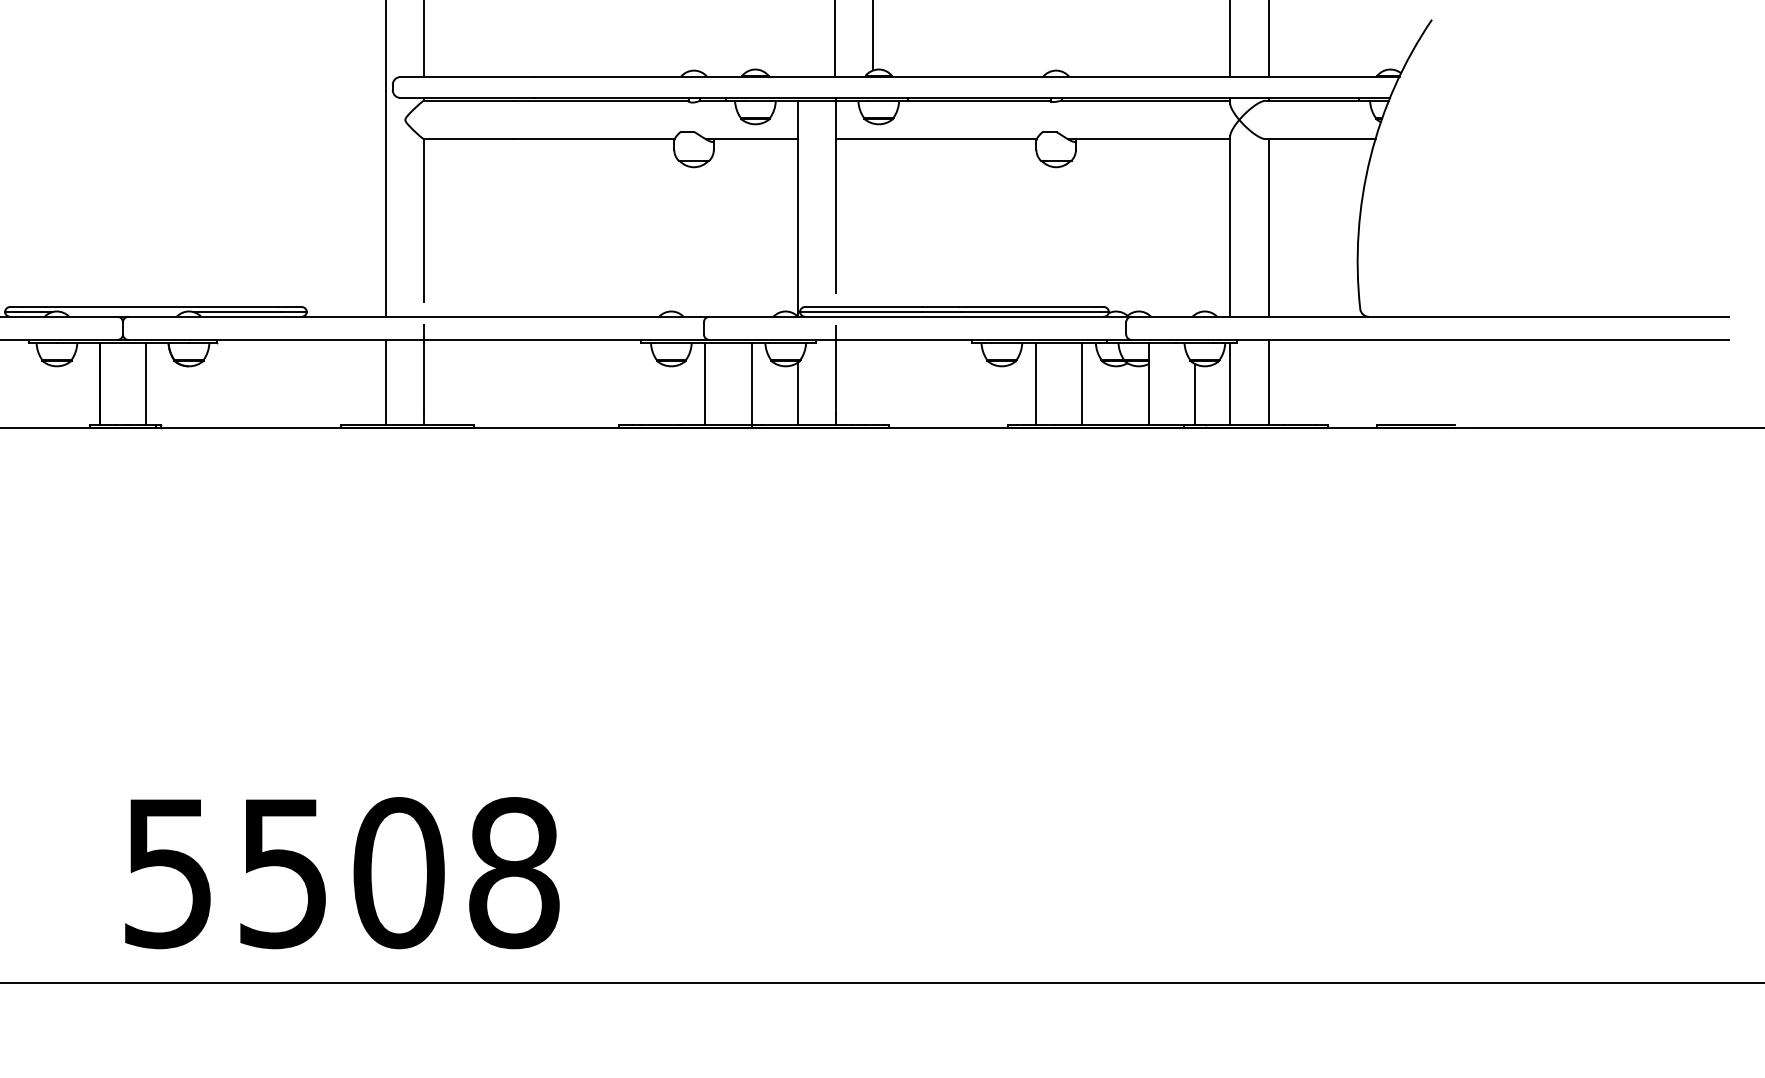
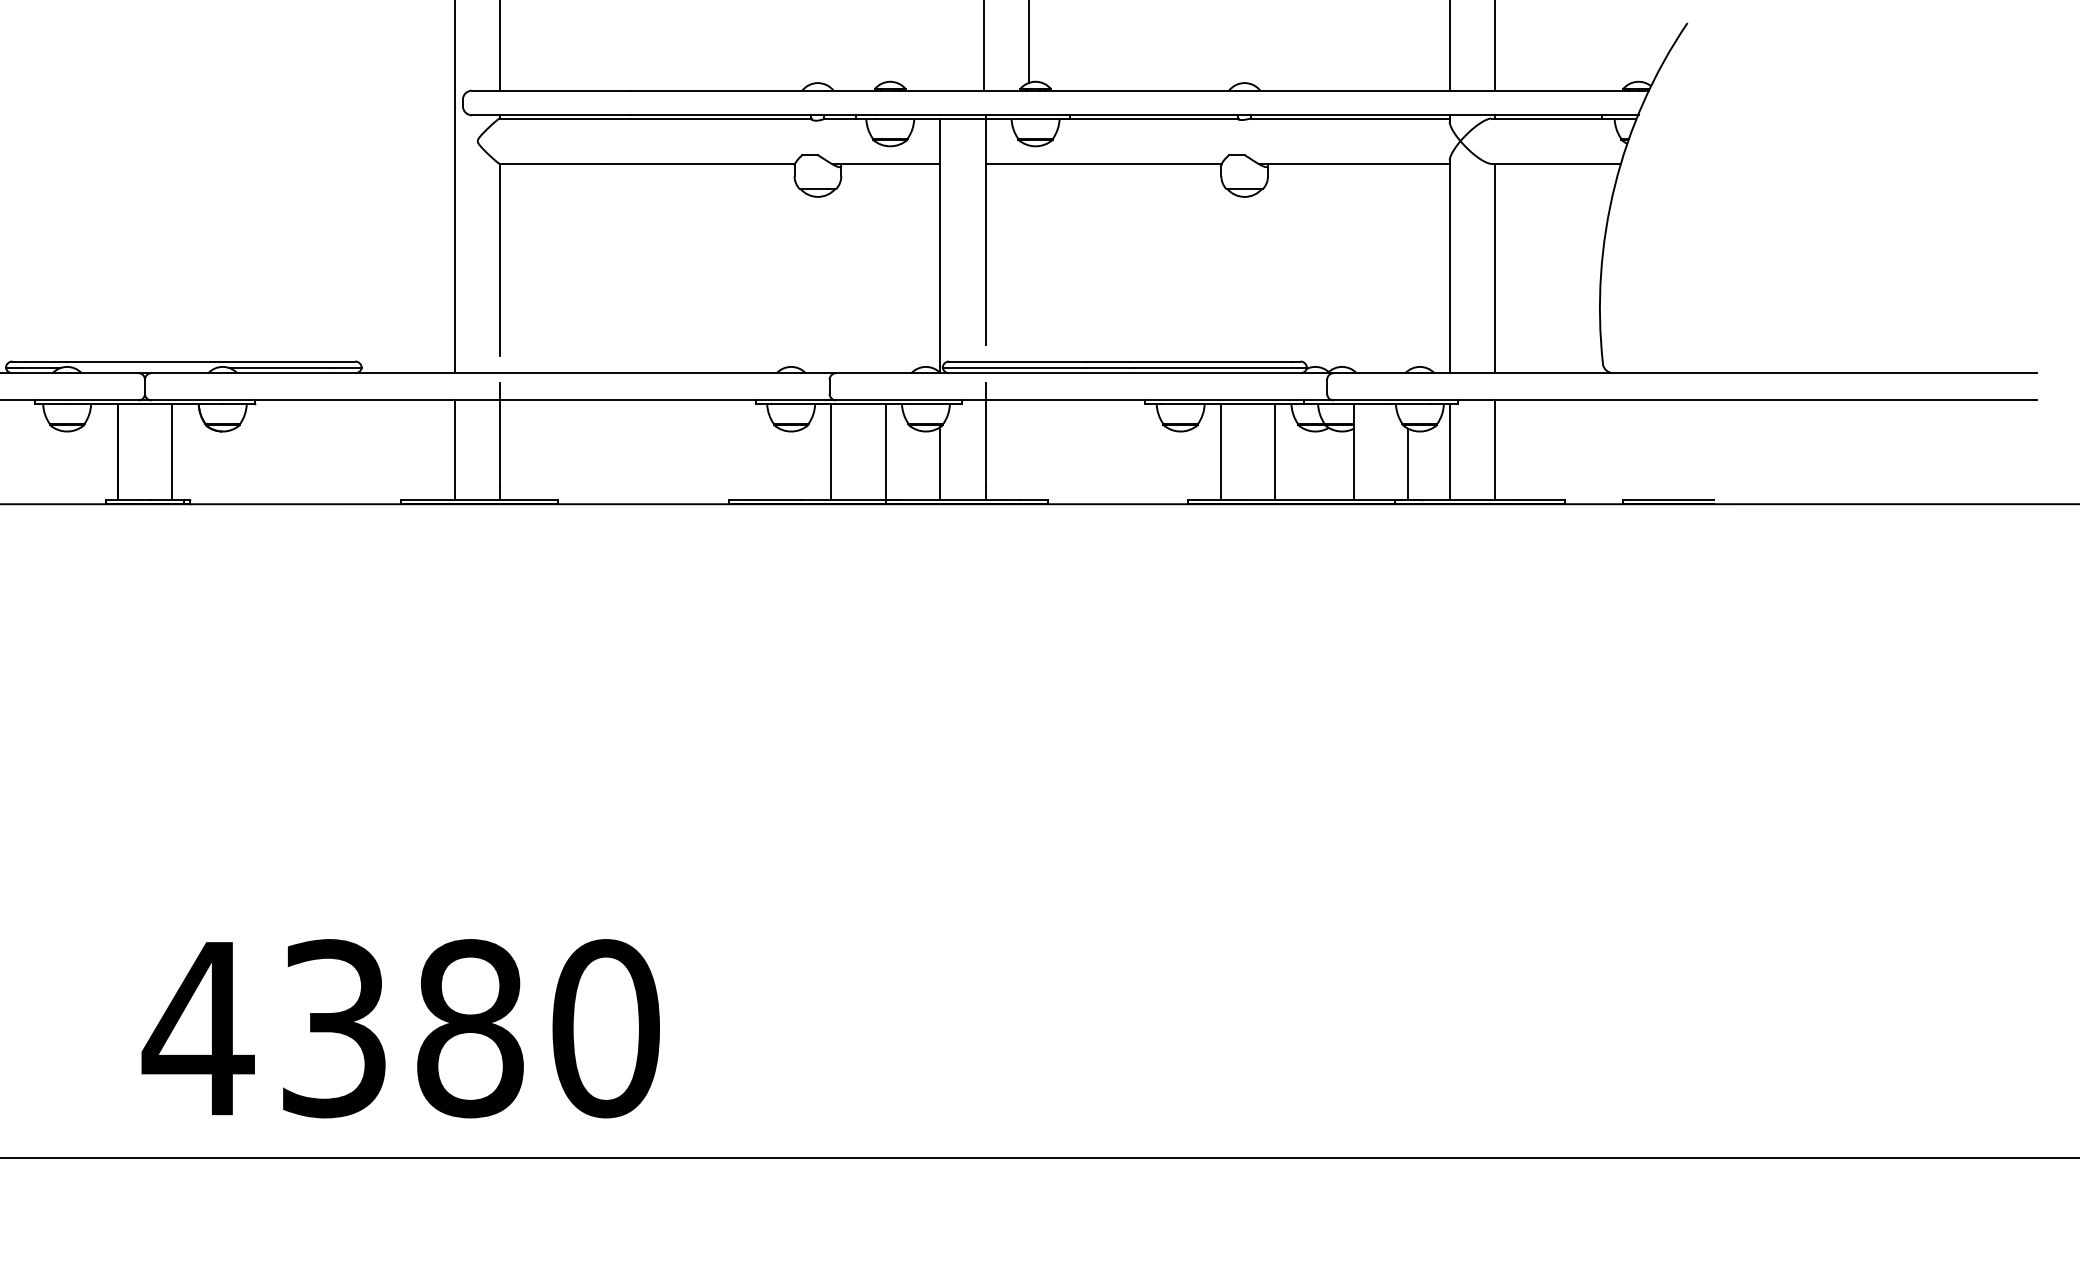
text: (339, 873) -> (400, 1029), 5508 -> 4380

